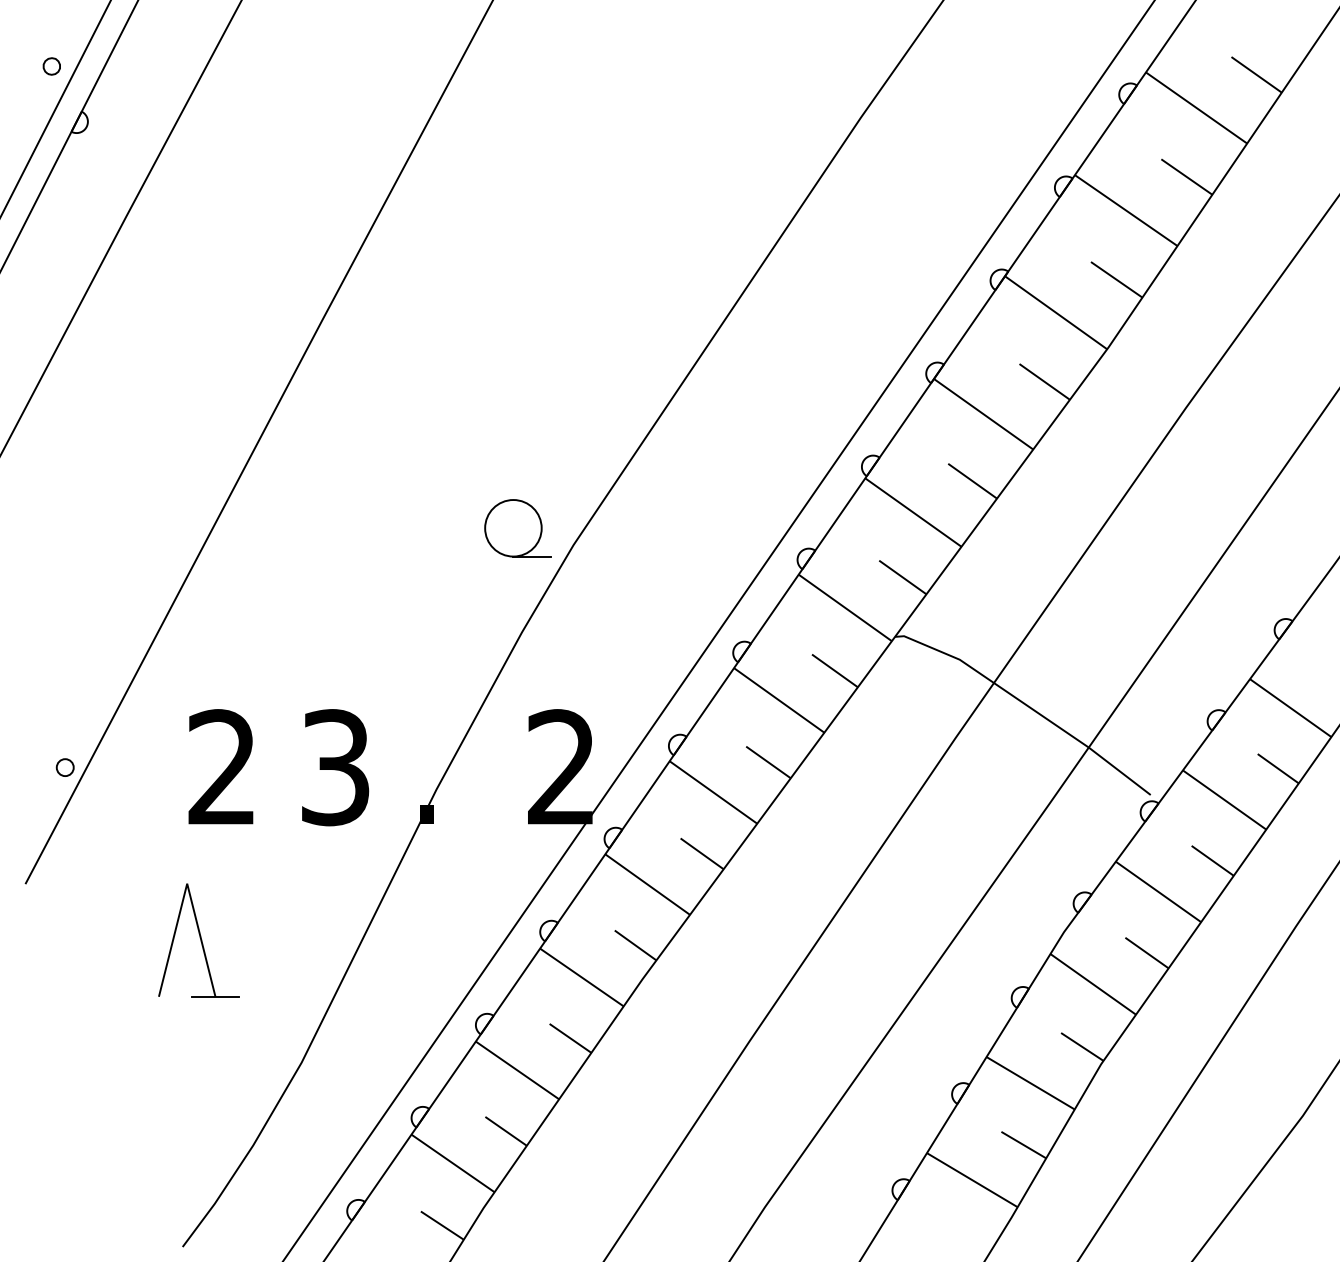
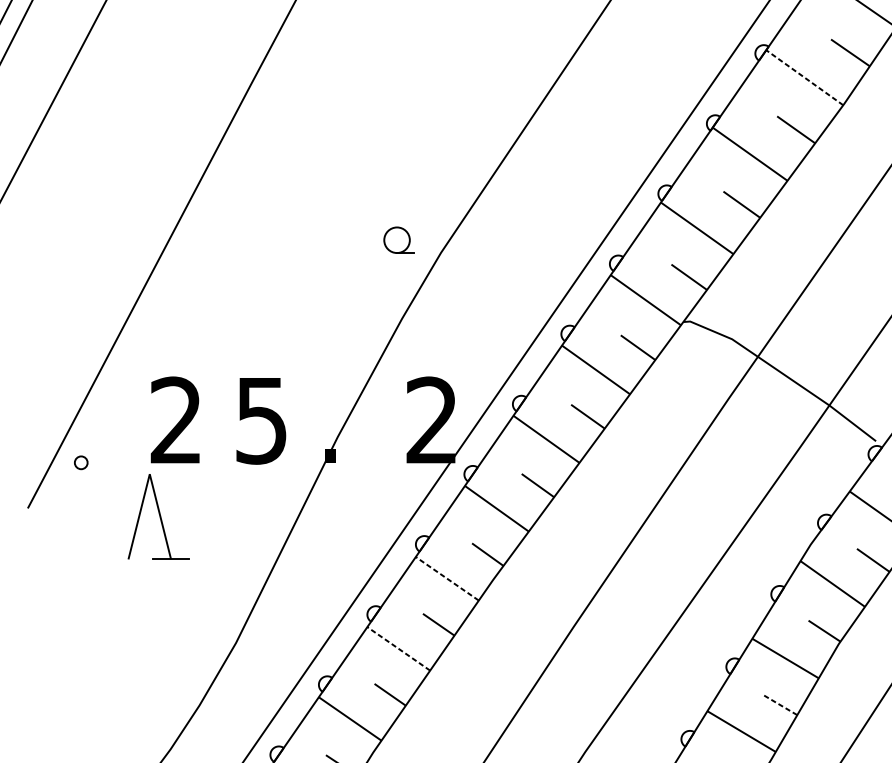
line: (1056, 312) -> (805, 77), solid -> dashed
part: (517, 528) -> (398, 240), size x0.6
circle: (64, 767) -> (80, 462), moved
text: (335, 767) -> (261, 420), 3 -> 5
part: (198, 940) -> (158, 516), moved
line: (581, 977) -> (447, 578), solid -> dashed
line: (517, 1070) -> (398, 648), solid -> dashed
line: (1023, 1144) -> (780, 704), solid -> dashed

